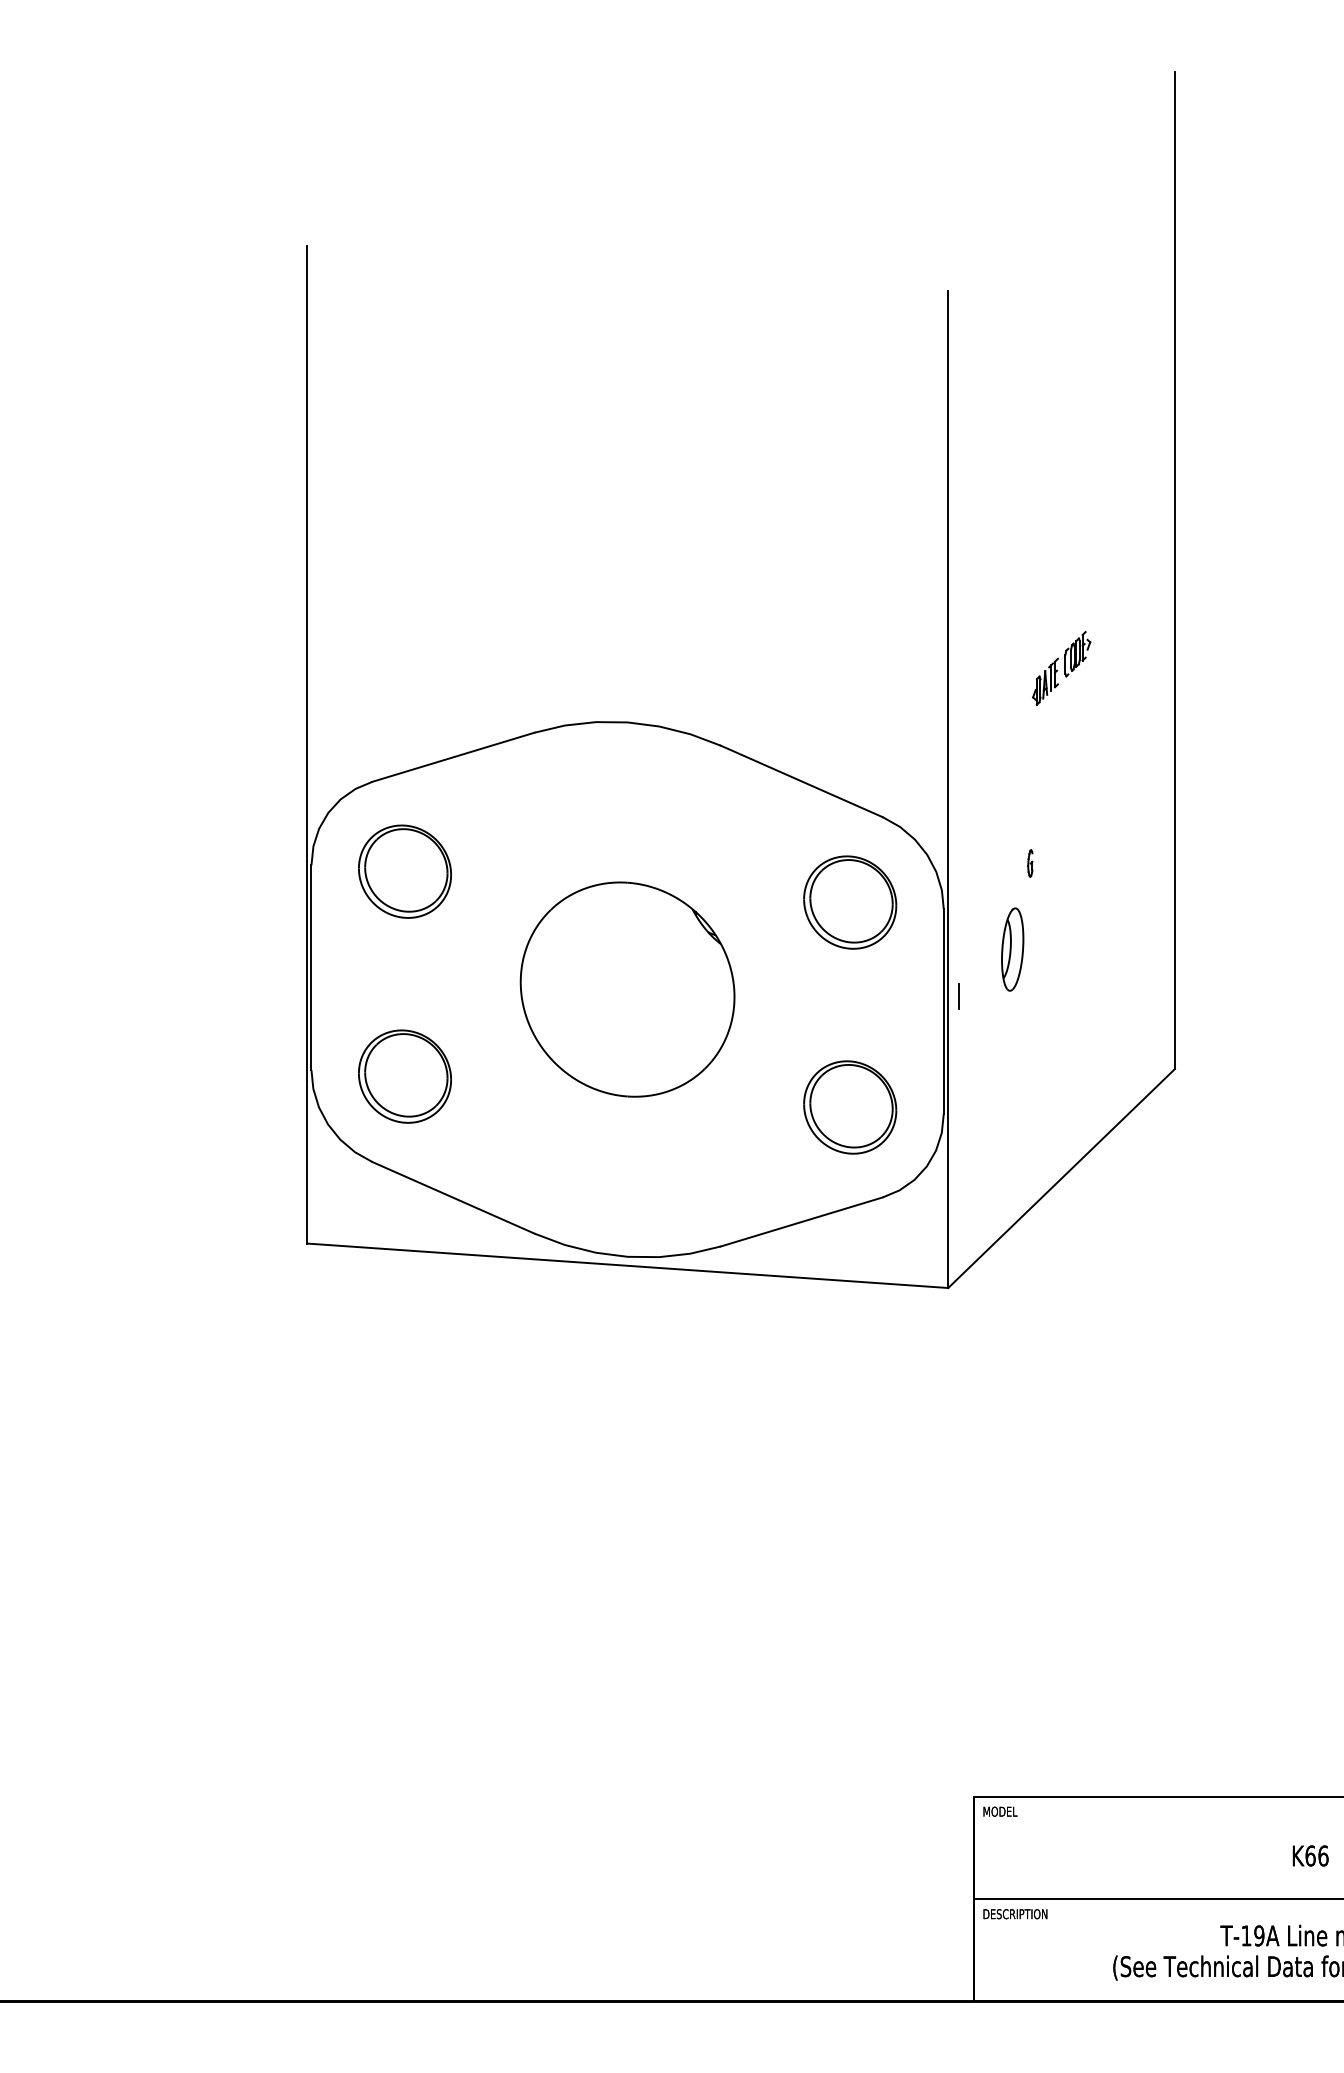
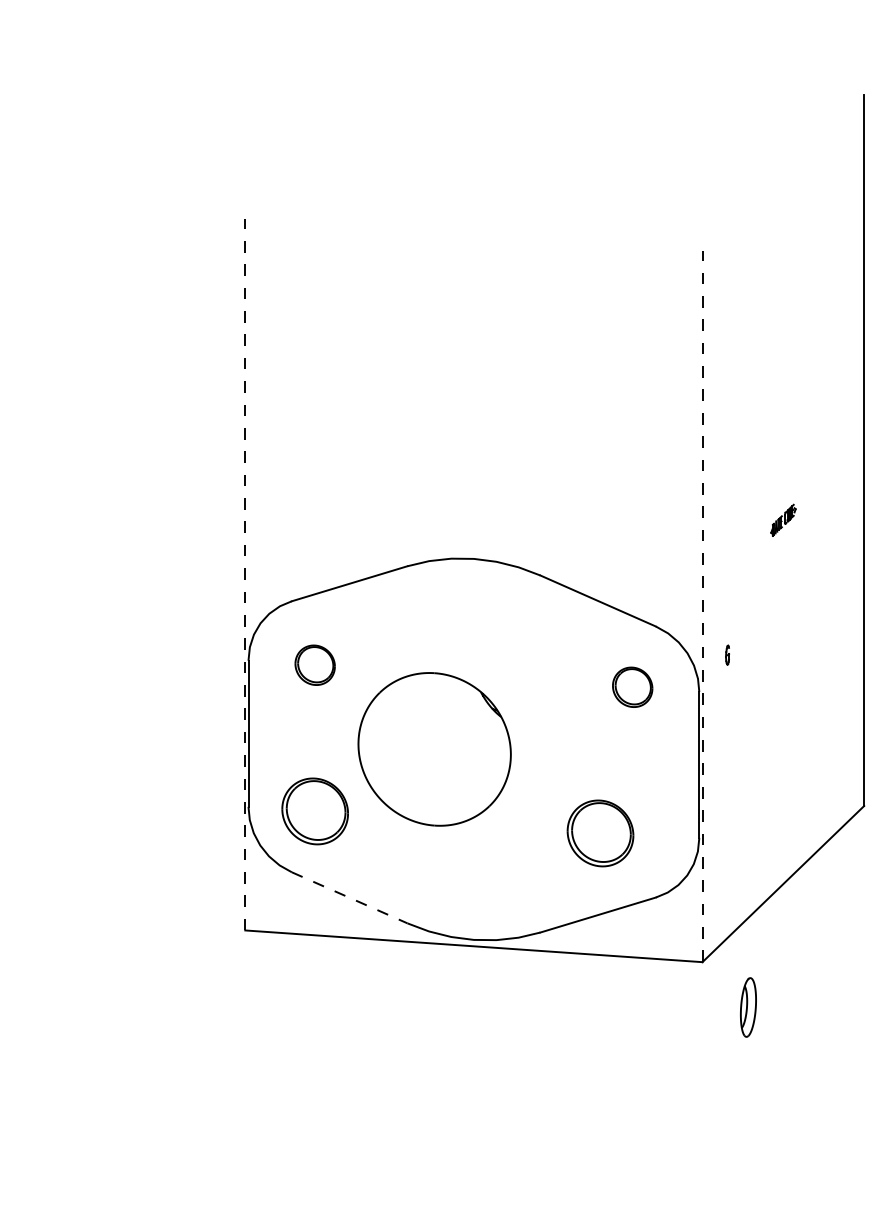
part: (1061, 668) -> (783, 520), size x0.6
line: (306, 744) -> (244, 574), solid -> dashed
line: (948, 789) -> (702, 606), solid -> dashed
part: (1030, 863) -> (727, 655), moved
part: (404, 871) -> (314, 665), size x0.6
part: (850, 902) -> (632, 687), size x0.6
part: (1012, 949) -> (748, 1007), moved
part: (627, 989) -> (434, 749), moved
line: (959, 996) -> (710, 754), removed
part: (850, 1107) -> (600, 833), moved
line: (453, 1197) -> (349, 897), solid -> dashed

